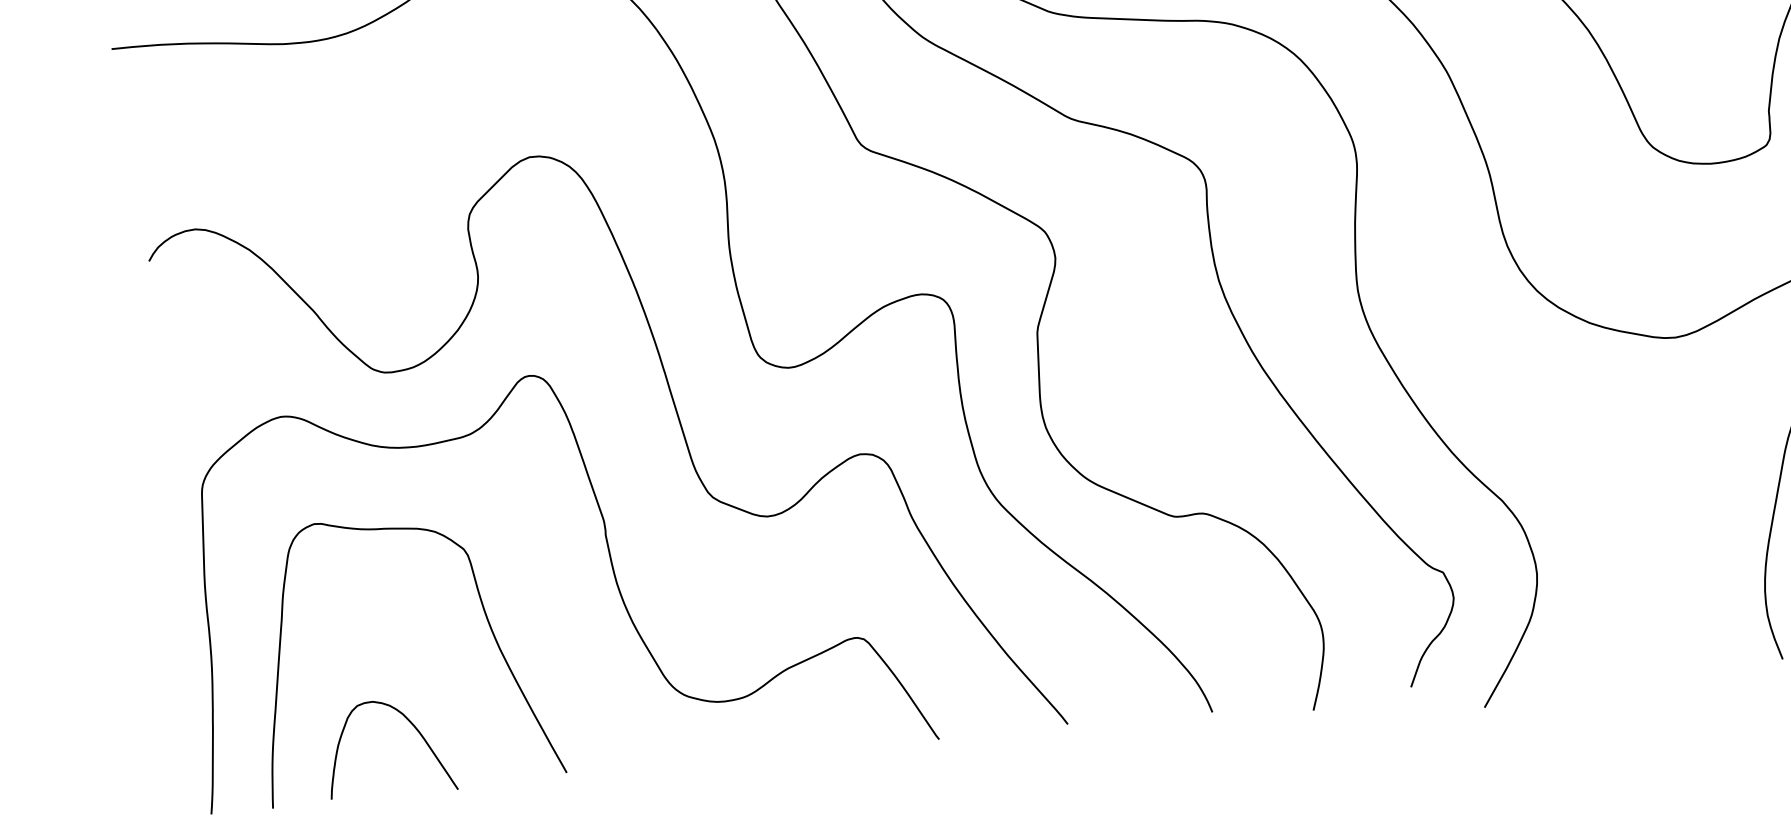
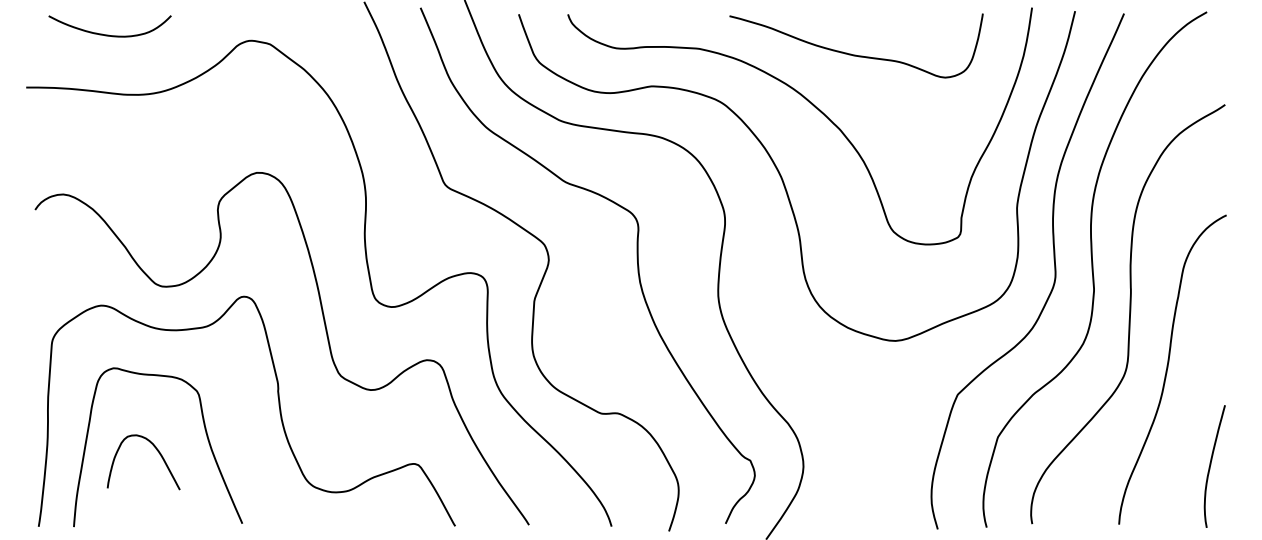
curve: (414, 729) -> (158, 453), moved

